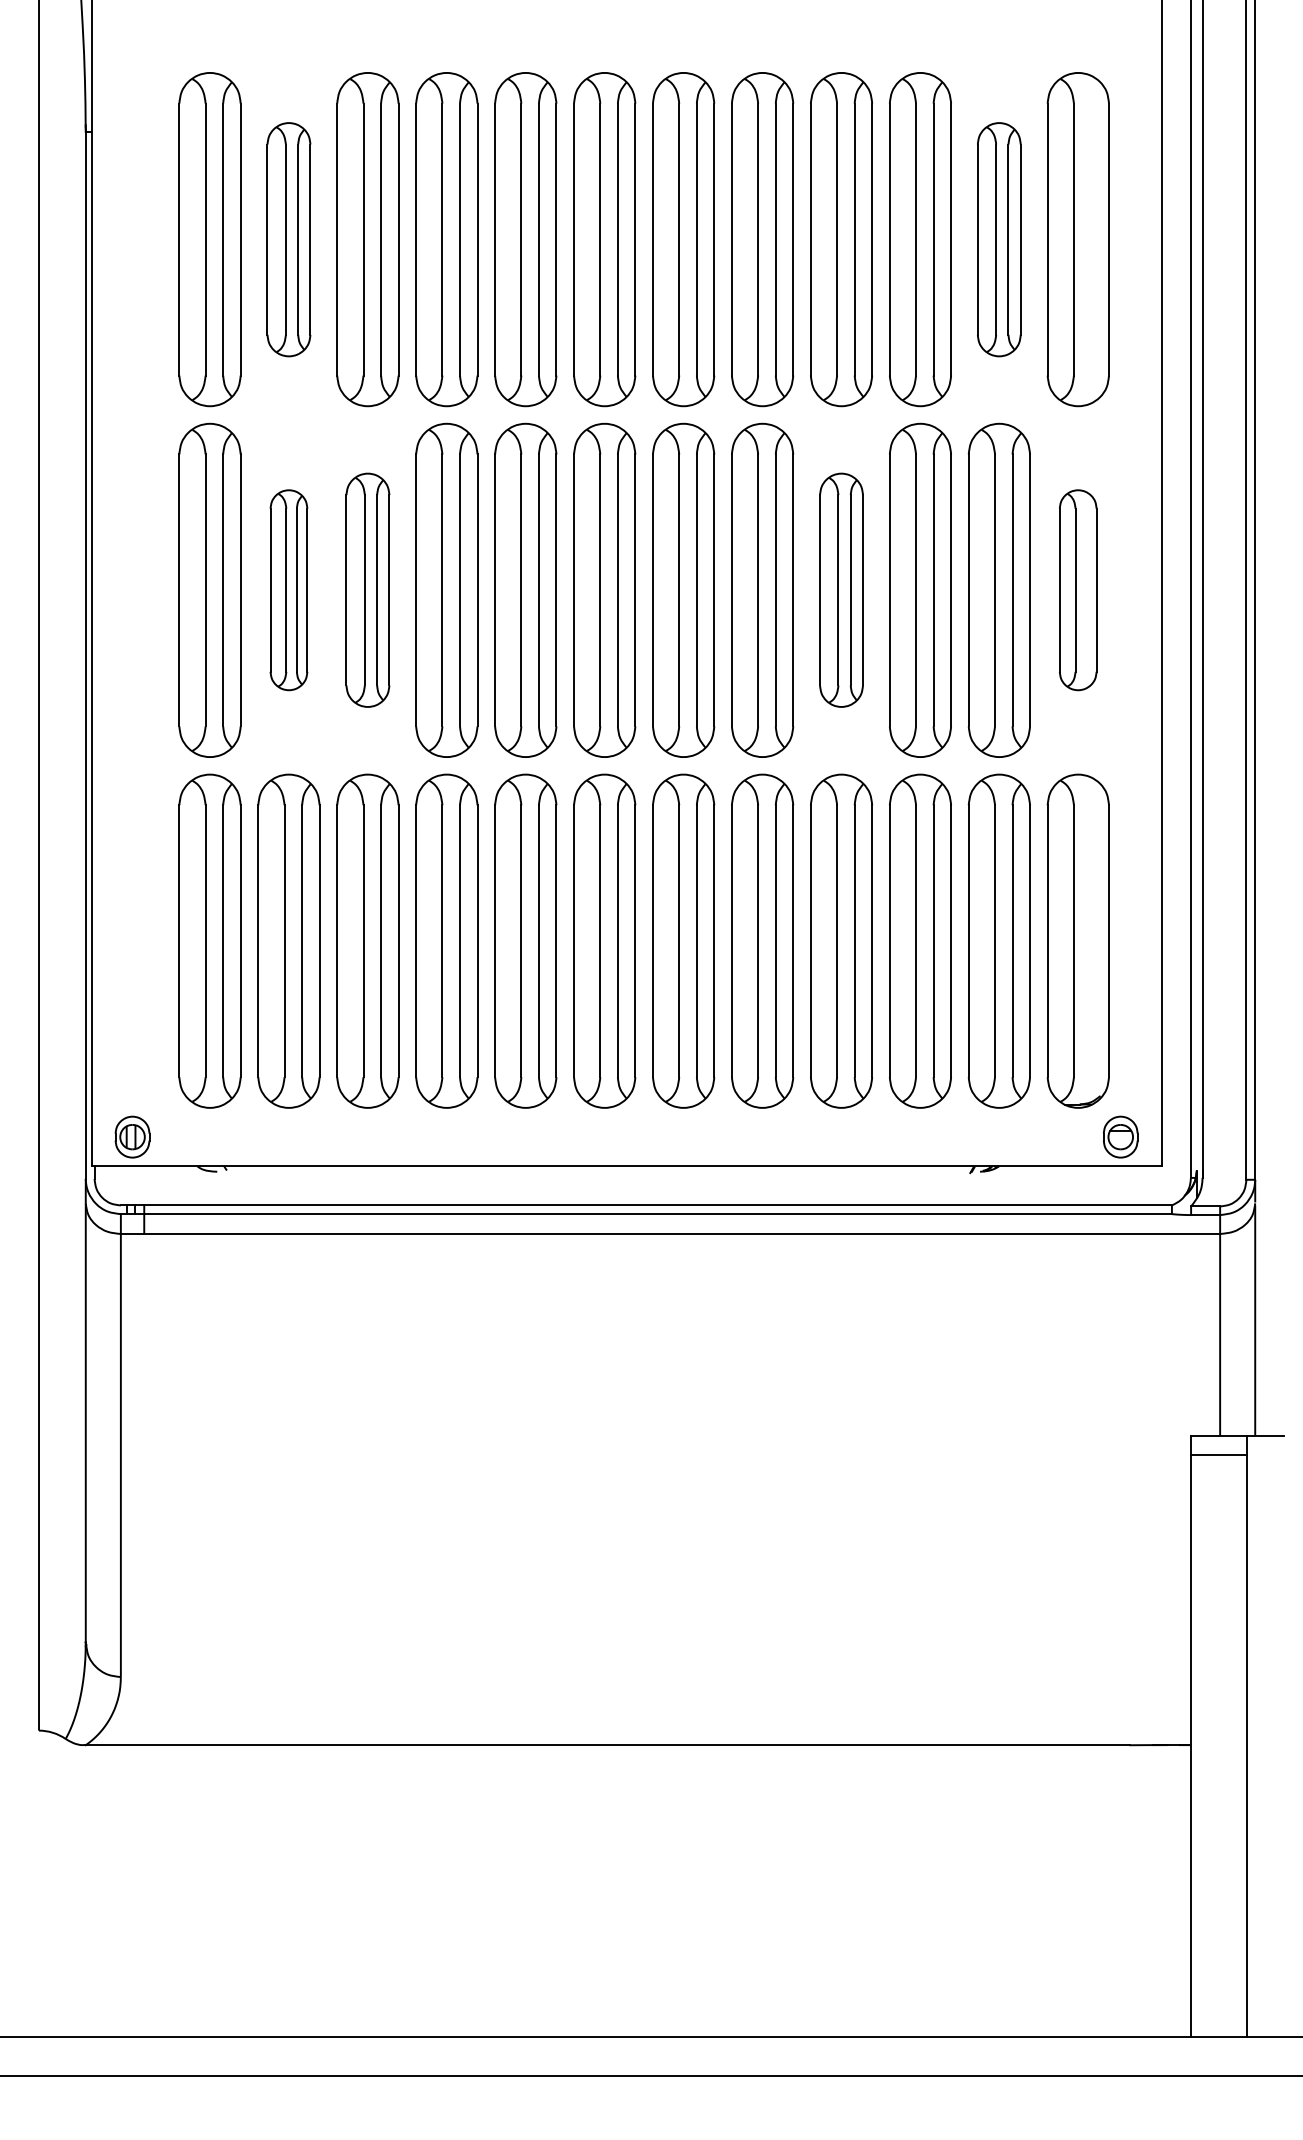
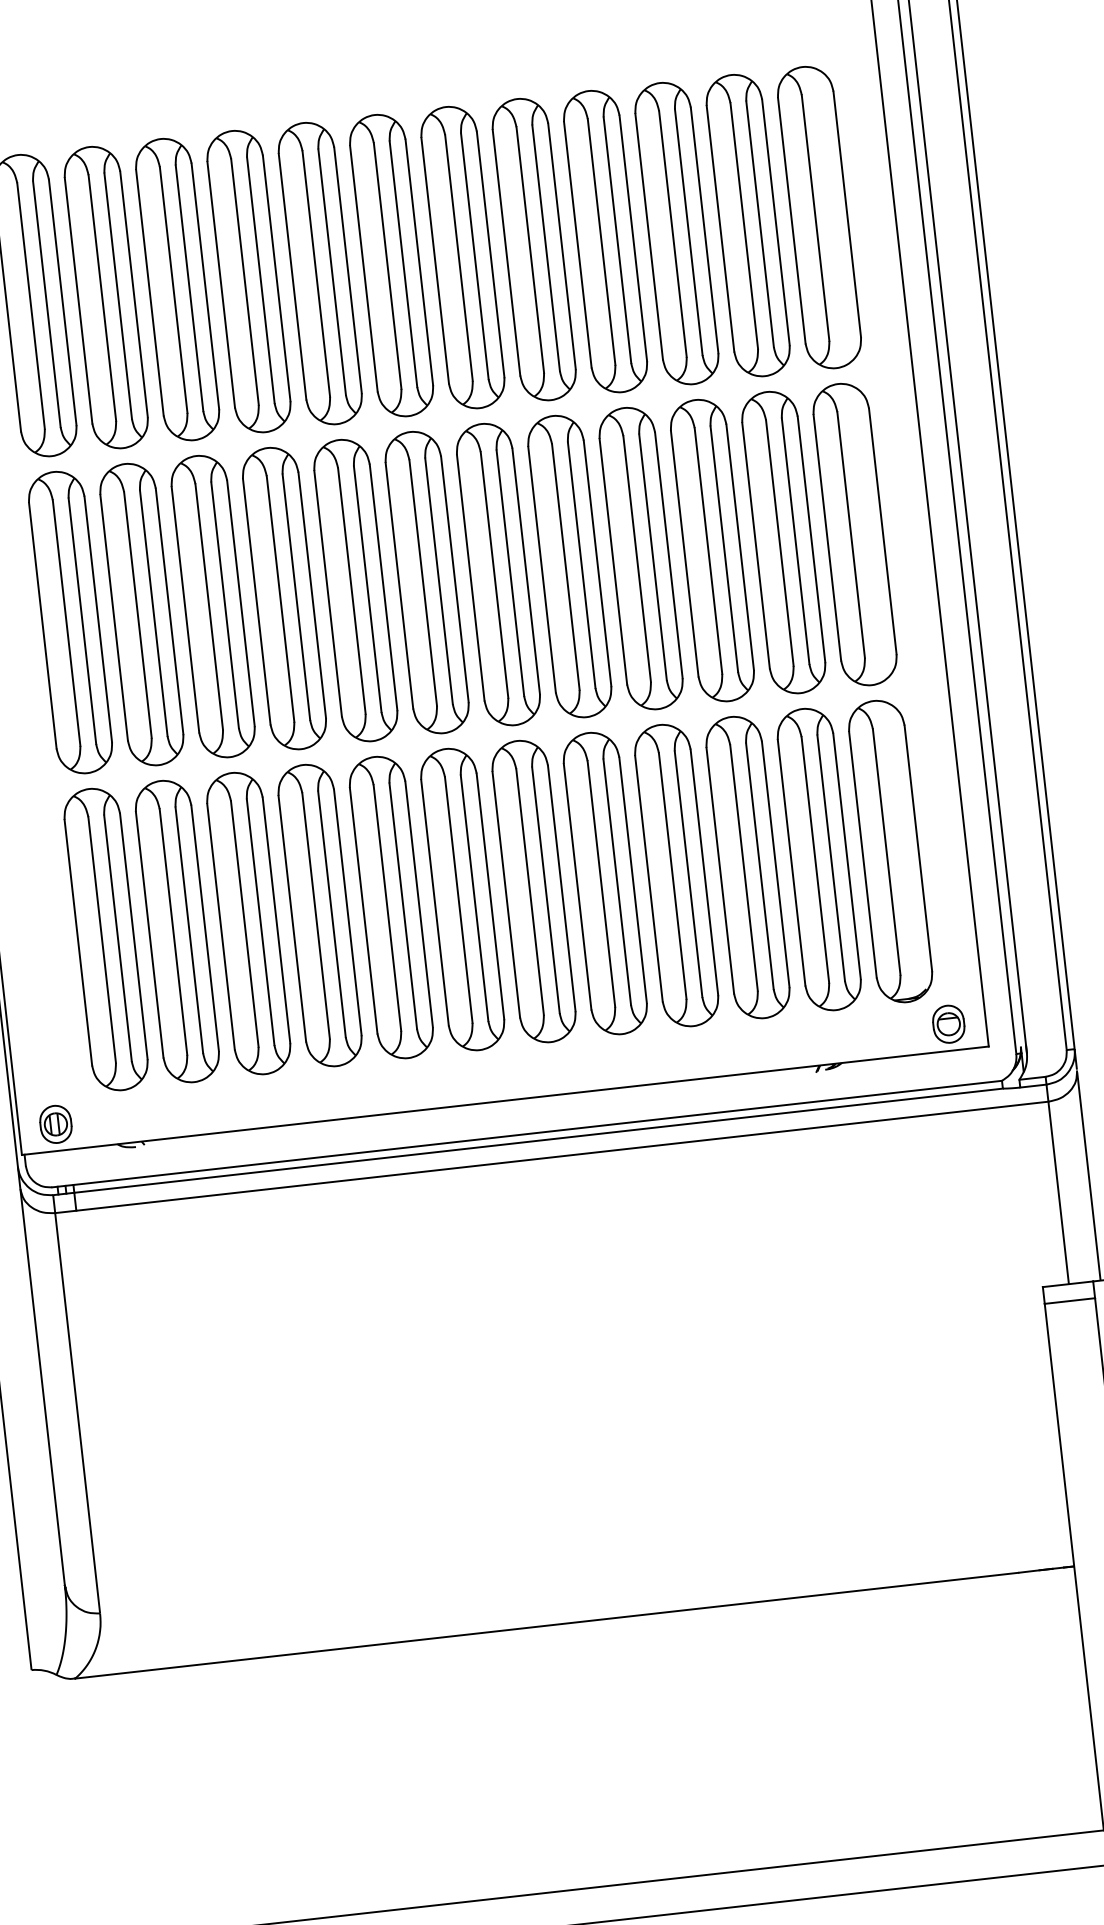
part: (288, 239) -> (105, 297), size x1.43
part: (998, 239) -> (747, 225), size x1.43
part: (288, 589) -> (141, 613), size x1.67
part: (367, 589) -> (212, 605), size x1.43
part: (841, 589) -> (641, 557), size x1.43
part: (1077, 589) -> (854, 533), size x1.67

